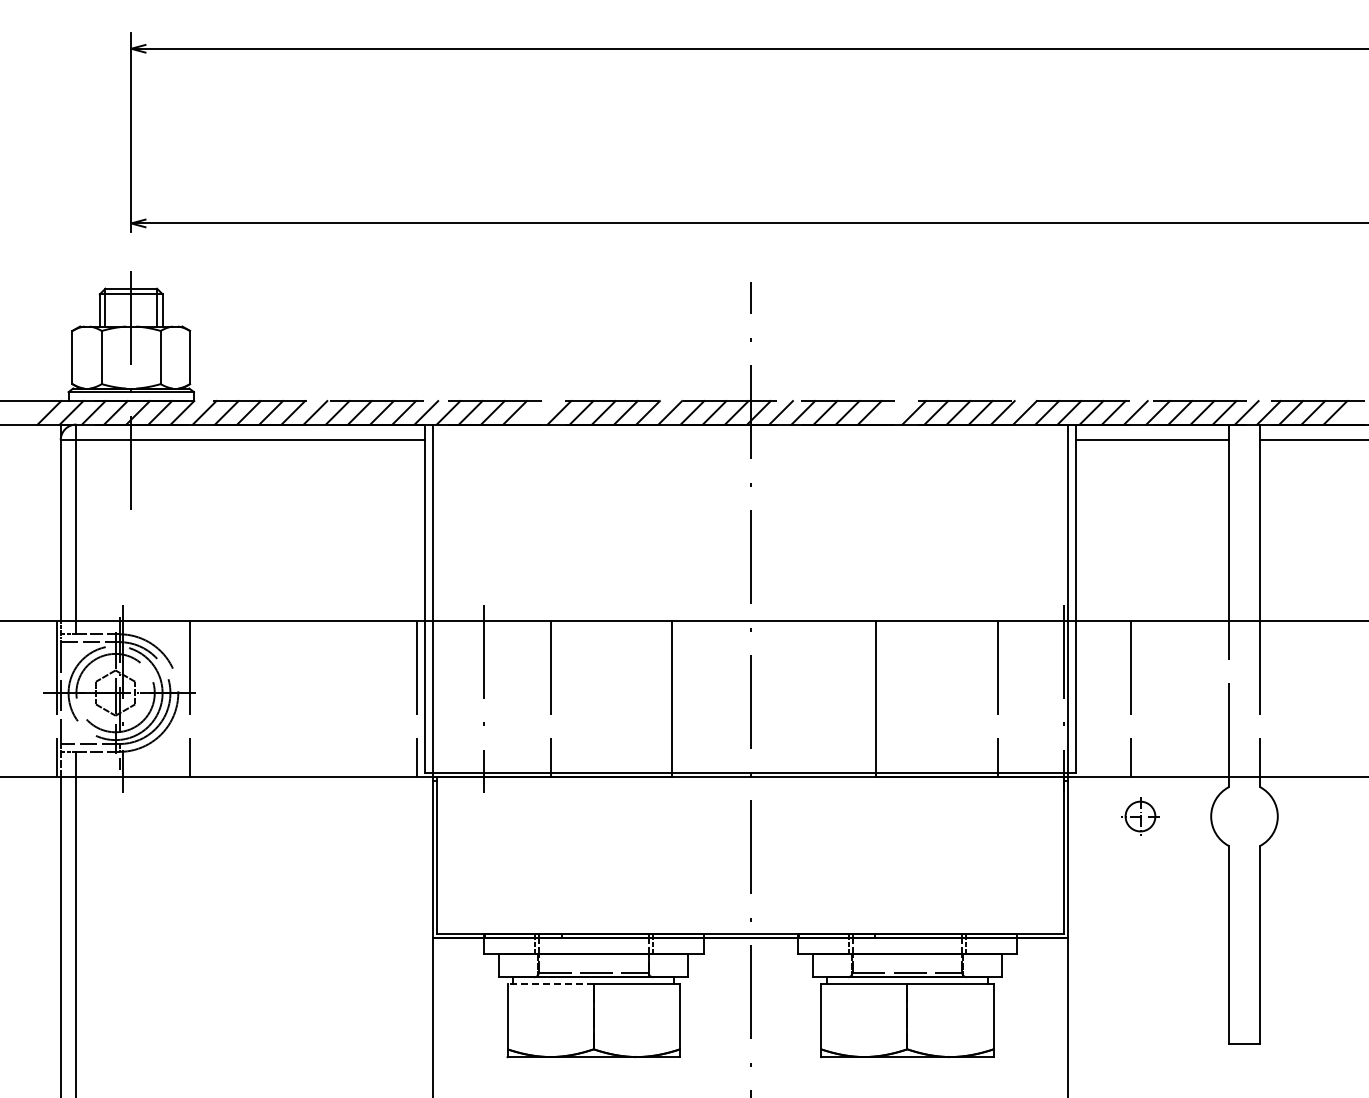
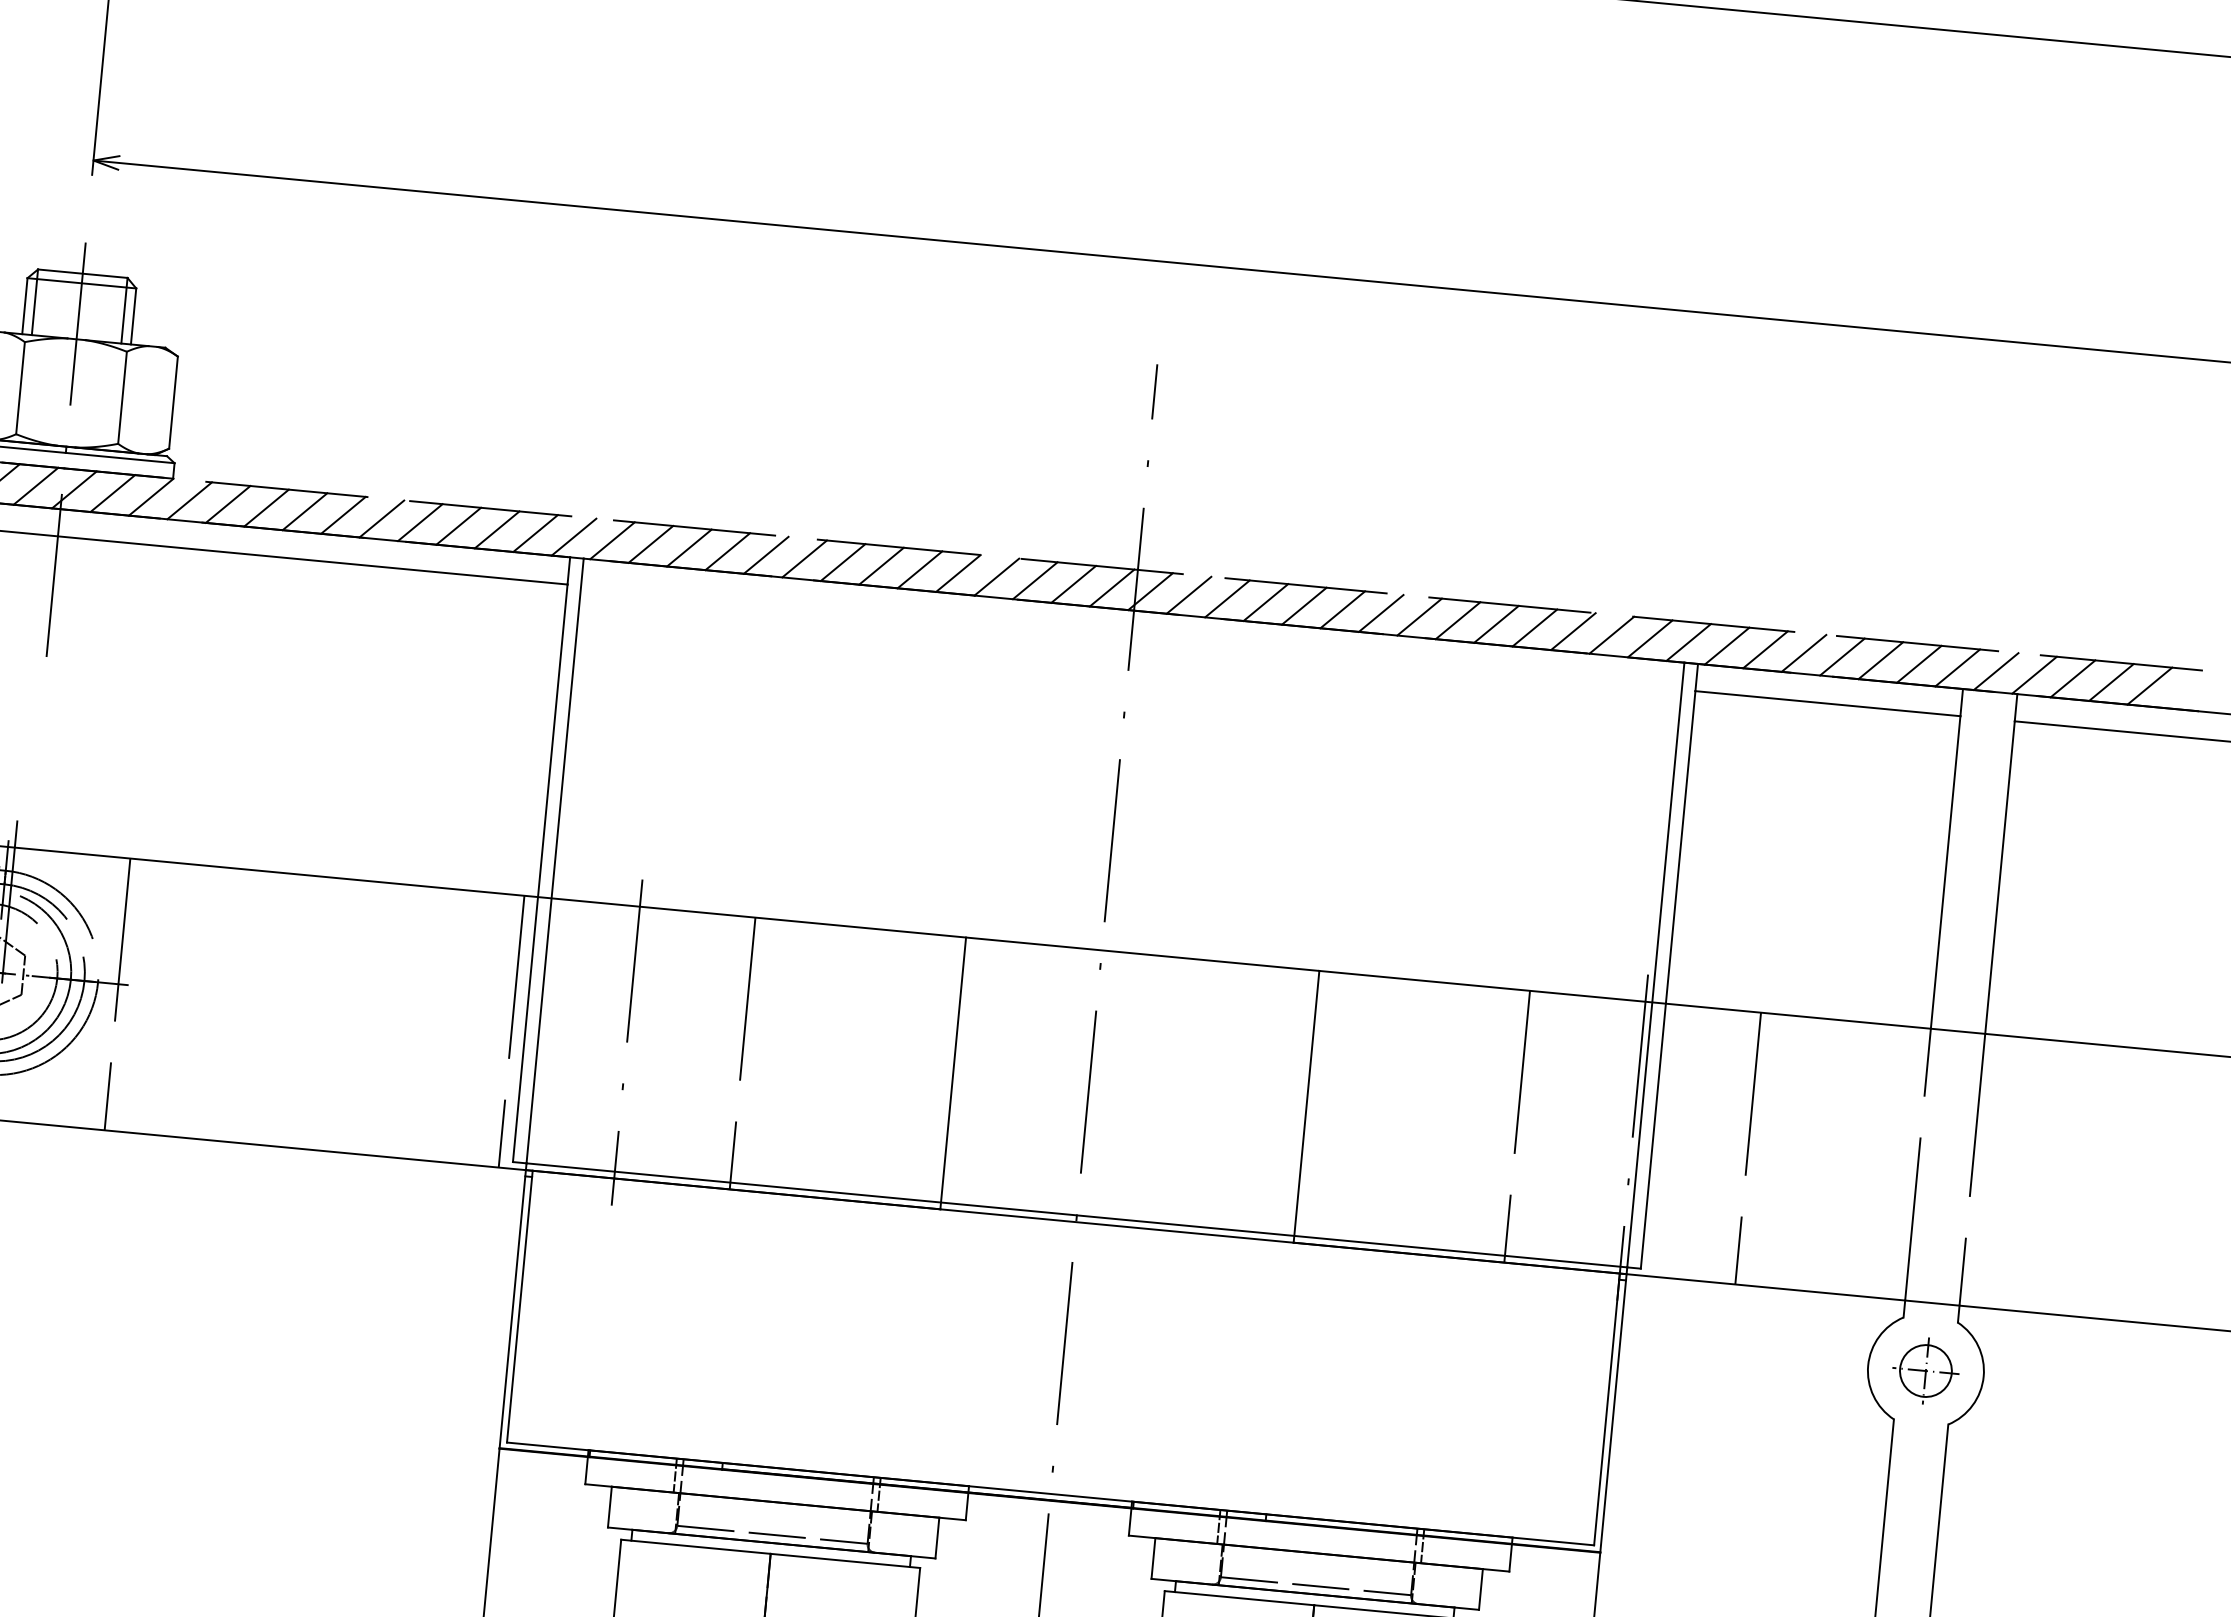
line: (537, 412) -> (766, 554), added
line: (891, 412) -> (1380, 612), added
part: (1140, 816) -> (1925, 1370), moved
line: (550, 983) -> (695, 1546), dashed -> solid

